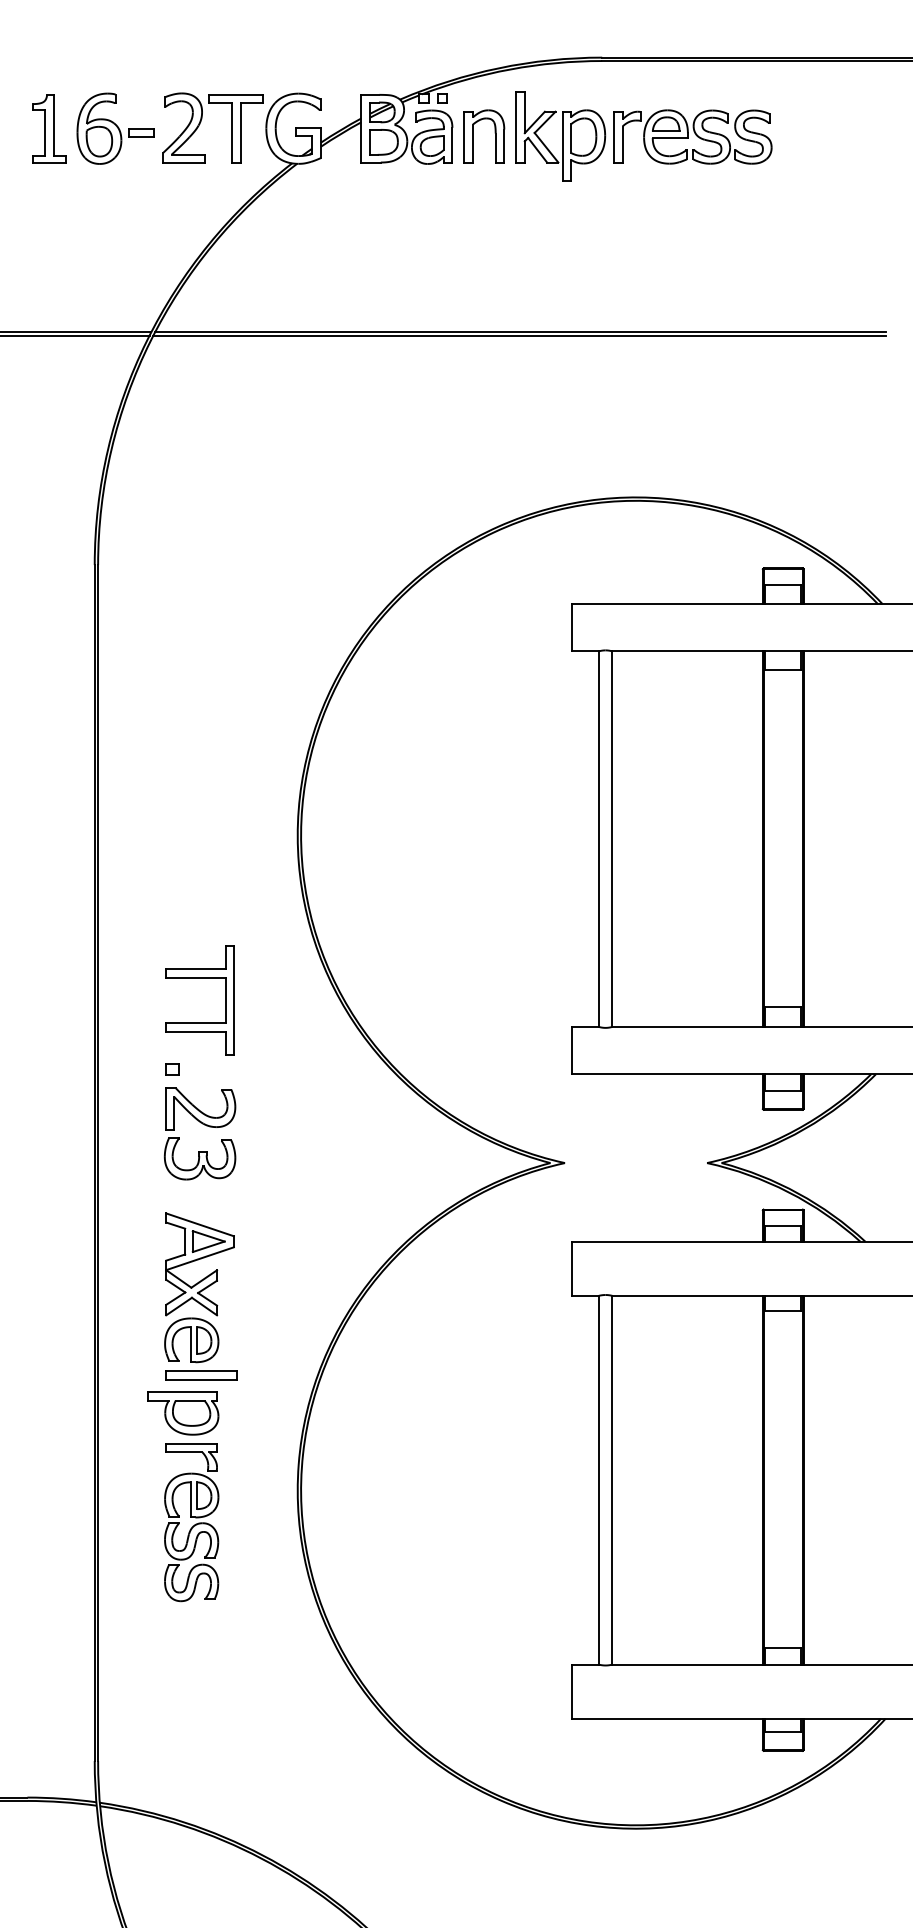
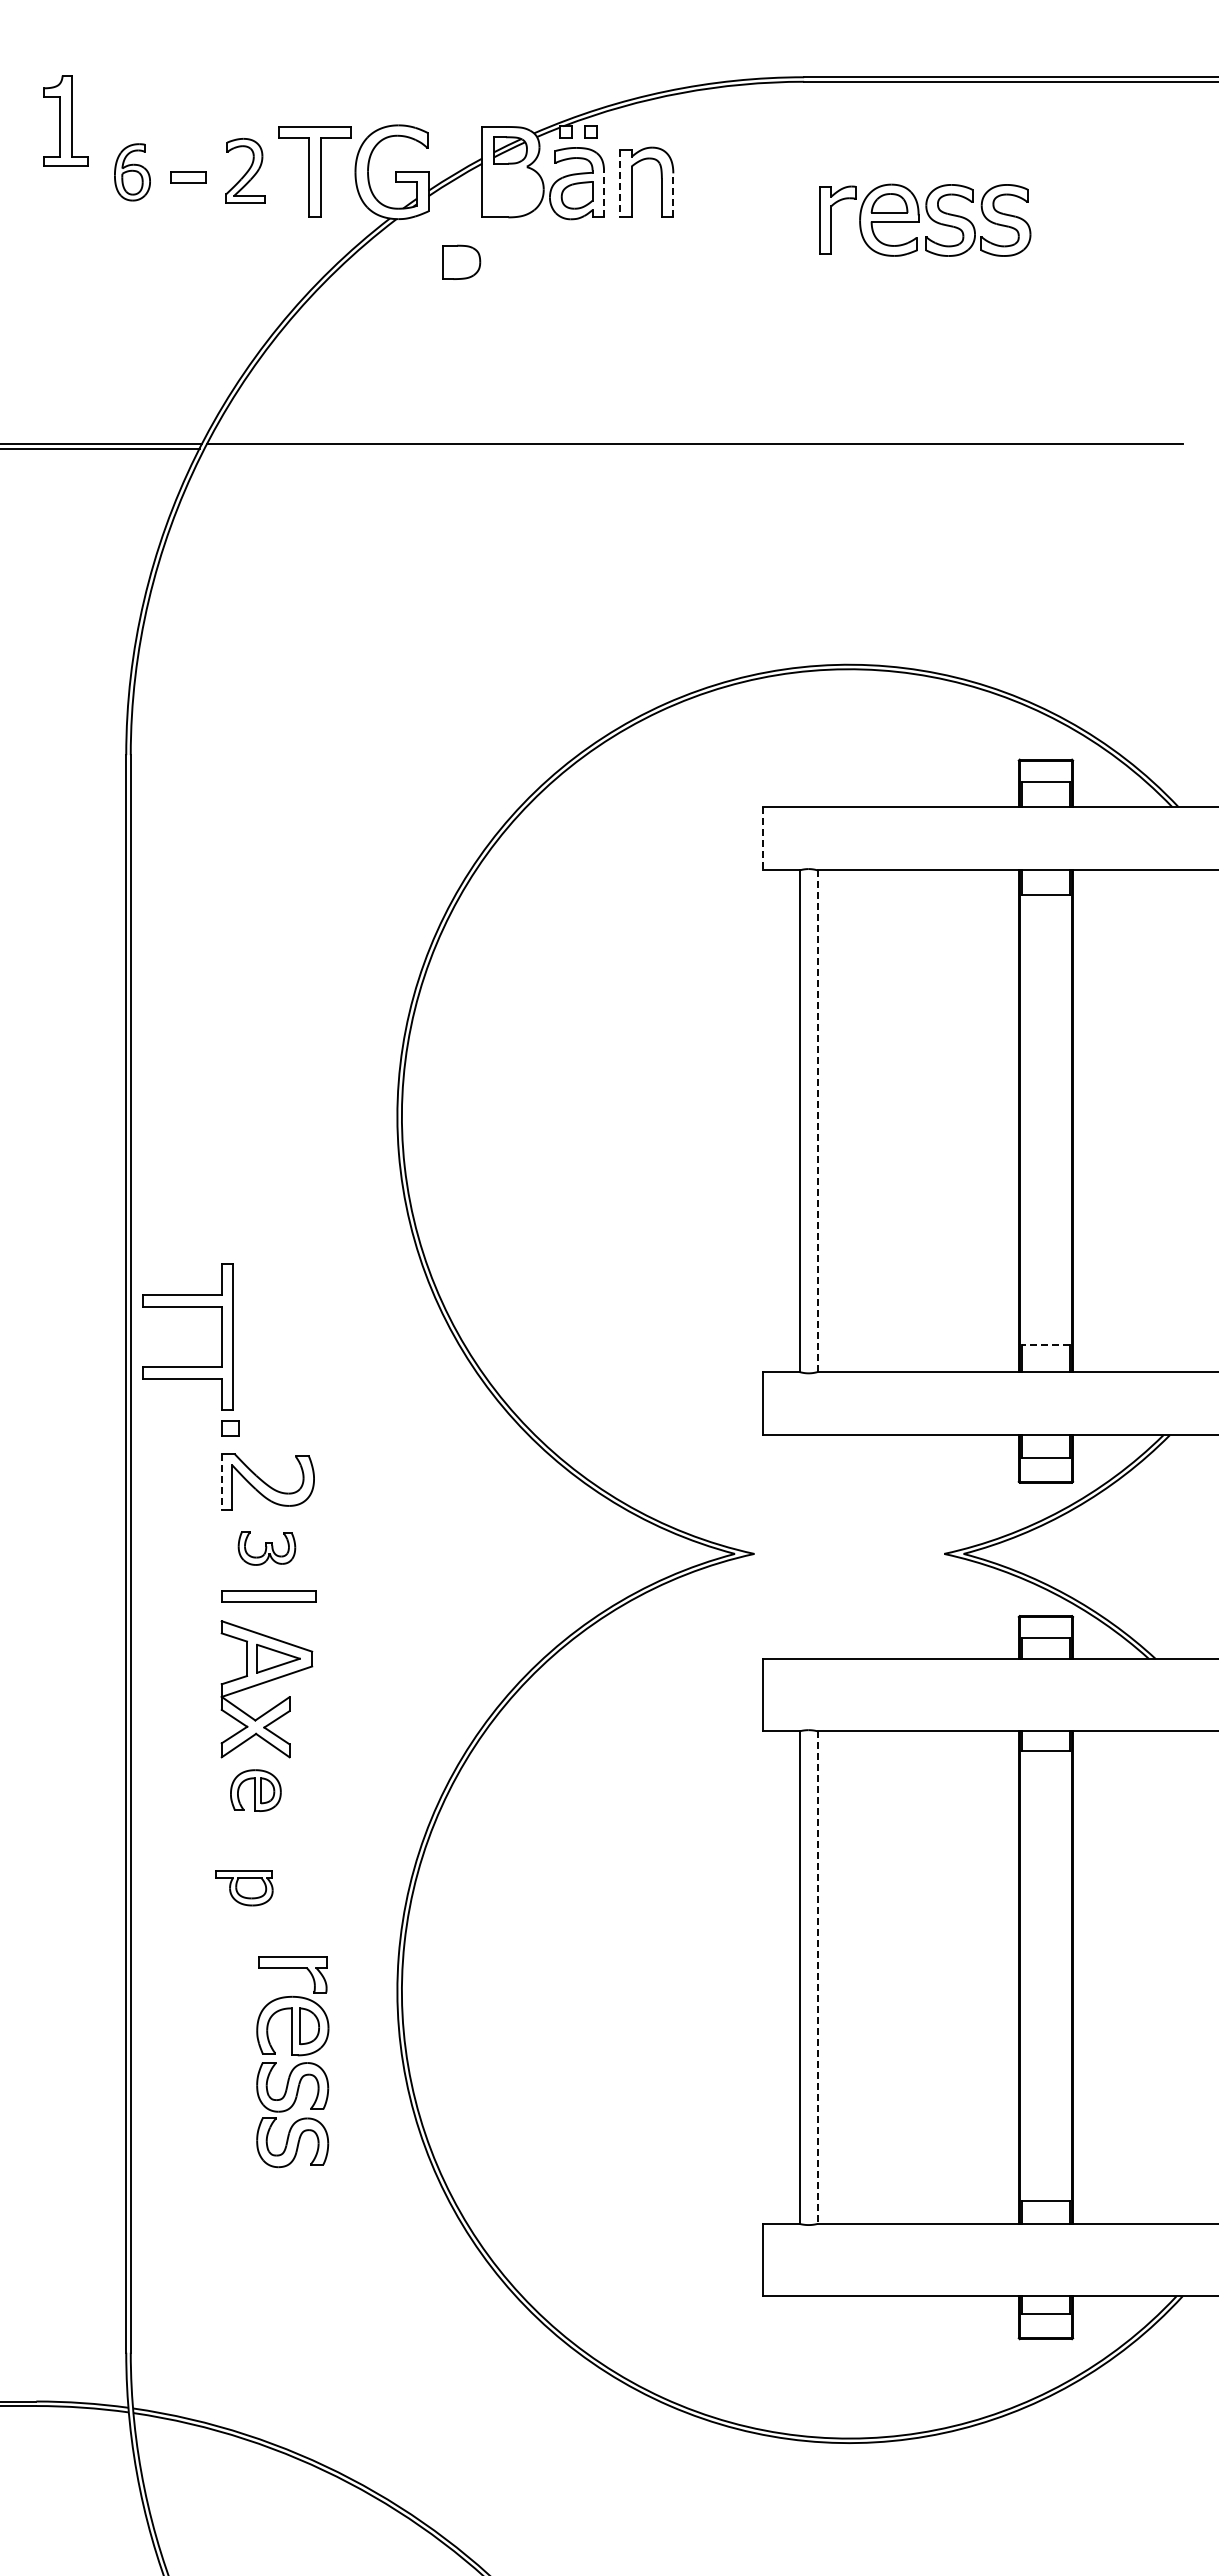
part: (184, 127) -> (245, 170), size x0.7
part: (49, 128) -> (65, 120), moved
part: (99, 128) -> (132, 172), size x0.6
part: (560, 136) -> (748, 182), removed
part: (693, 136) -> (925, 219), moved
line: (464, 137) -> (620, 183), solid -> dashed
part: (383, 141) -> (461, 261), moved
line: (452, 144) -> (604, 193), solid -> dashed
line: (504, 145) -> (673, 194), solid -> dashed
line: (519, 335) -> (693, 448), removed
line: (571, 627) -> (763, 838), solid -> dashed
line: (612, 839) -> (817, 1121), solid -> dashed
part: (199, 978) -> (187, 1307), moved
line: (782, 1007) -> (1045, 1345), solid -> dashed
line: (166, 1108) -> (221, 1481), solid -> dashed
part: (199, 1159) -> (266, 1548), size x0.6
part: (191, 1340) -> (255, 1790), size x0.7
part: (201, 1375) -> (268, 1596), moved
part: (183, 1413) -> (244, 1888), size x0.6
line: (612, 1480) -> (817, 1978), solid -> dashed
part: (191, 1522) -> (292, 2062), moved

